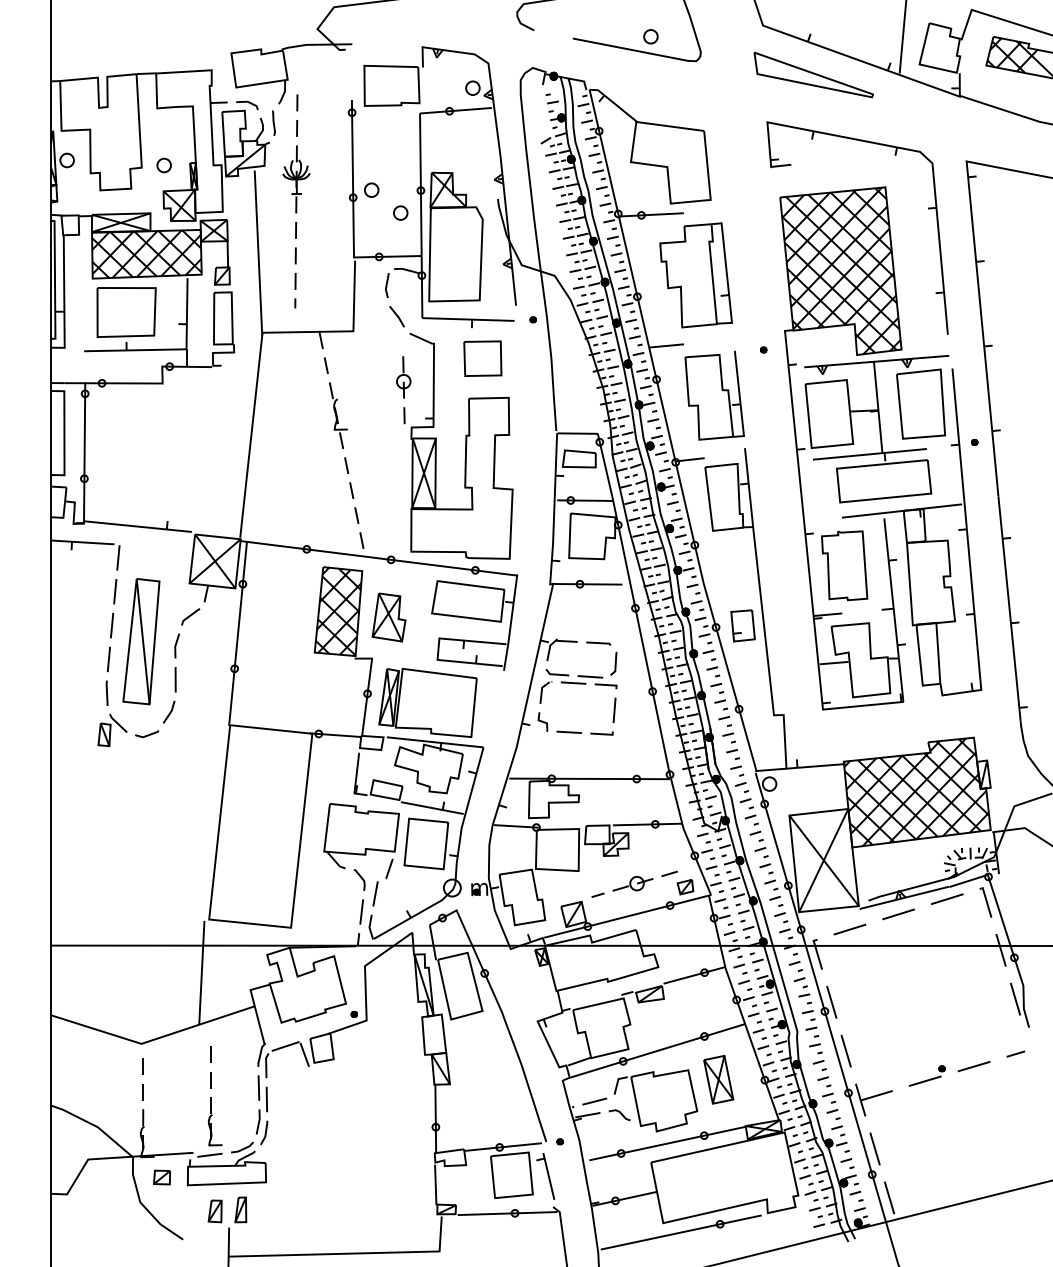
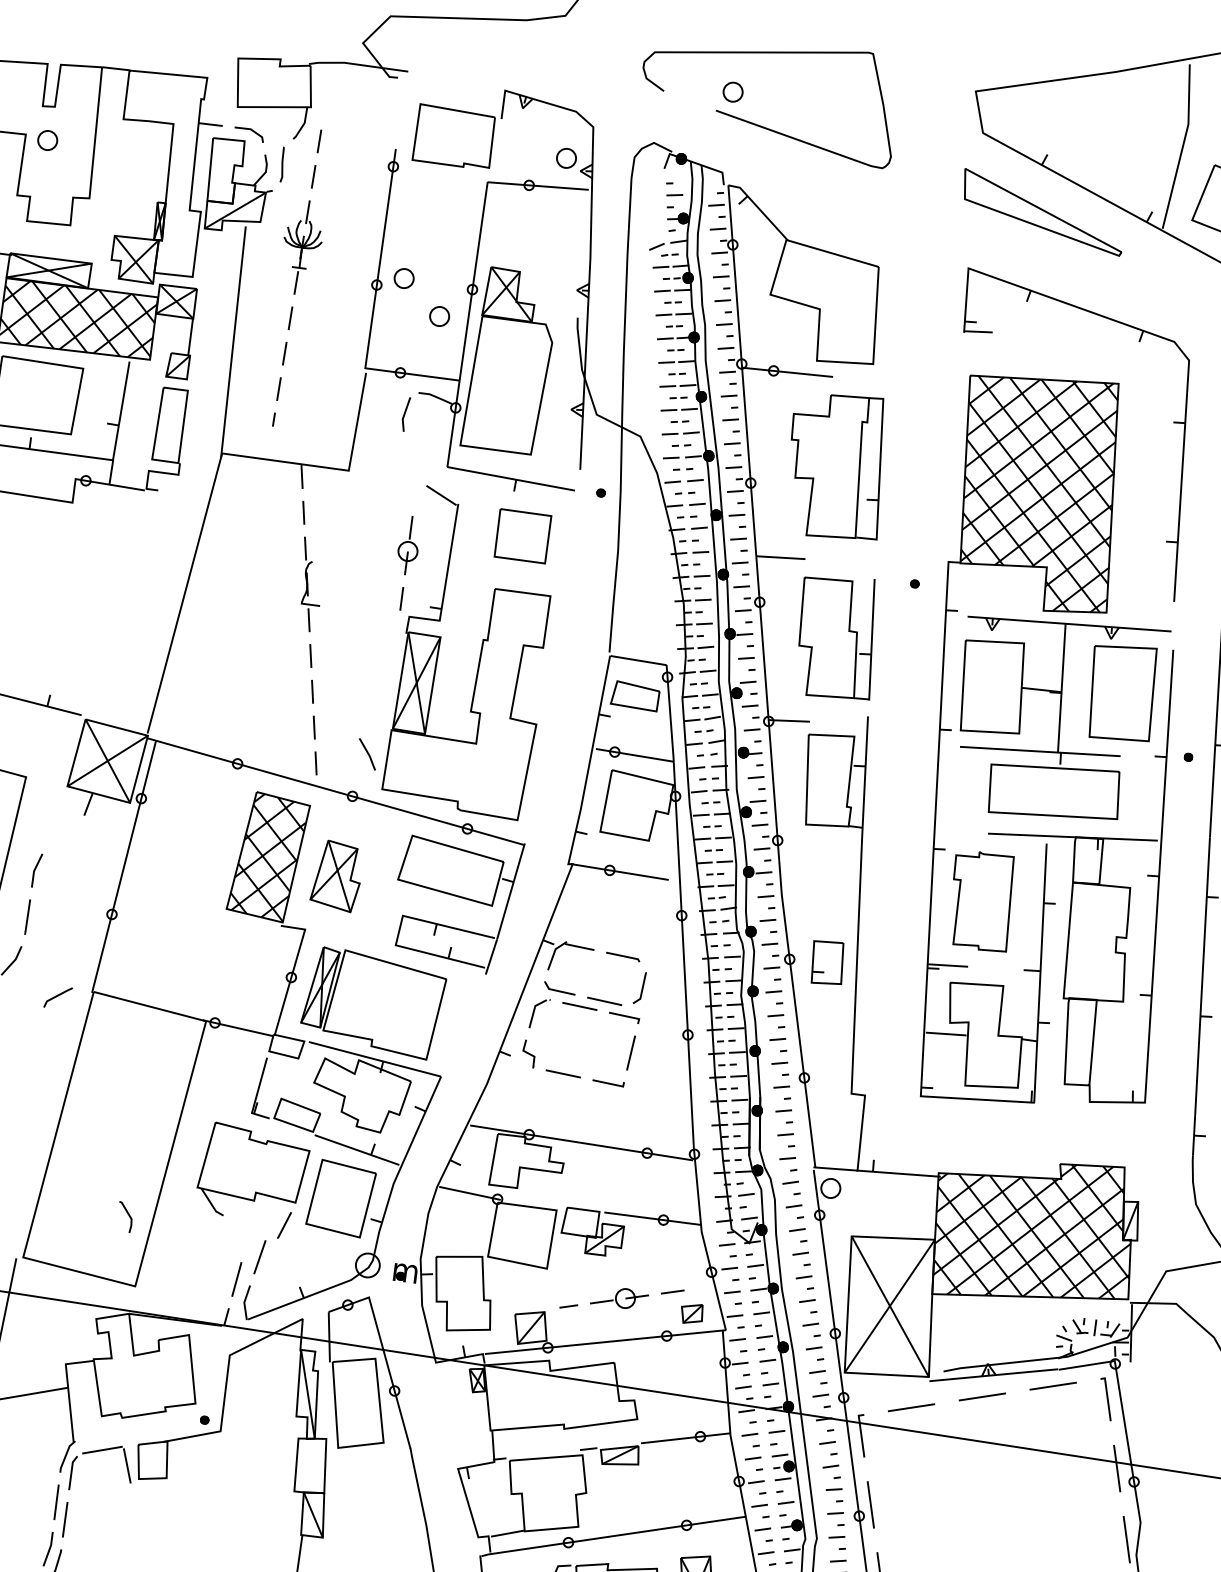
part: (650, 36) -> (732, 91), moved
part: (163, 165) -> (46, 140), moved
line: (396, 316) -> (366, 753), moved
line: (190, 616) -> (57, 996), moved
line: (361, 879) -> (128, 1216), moved

